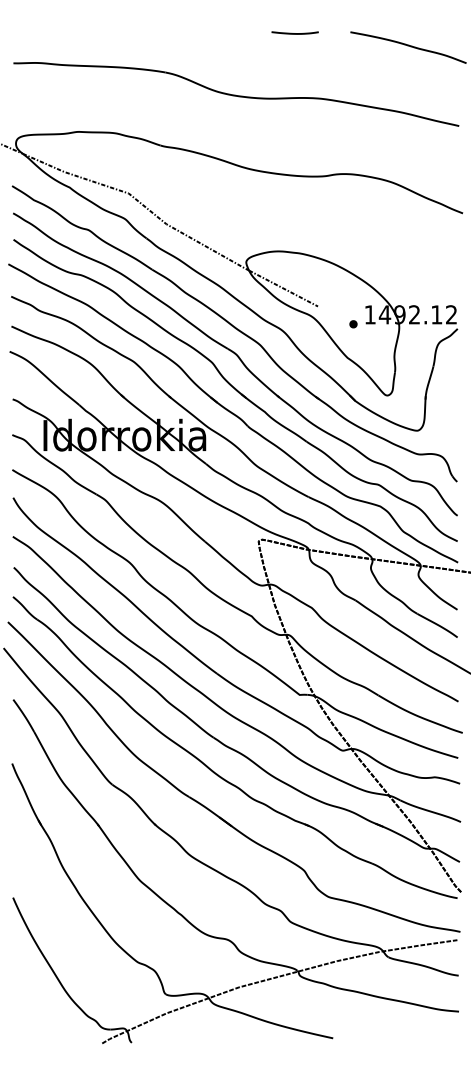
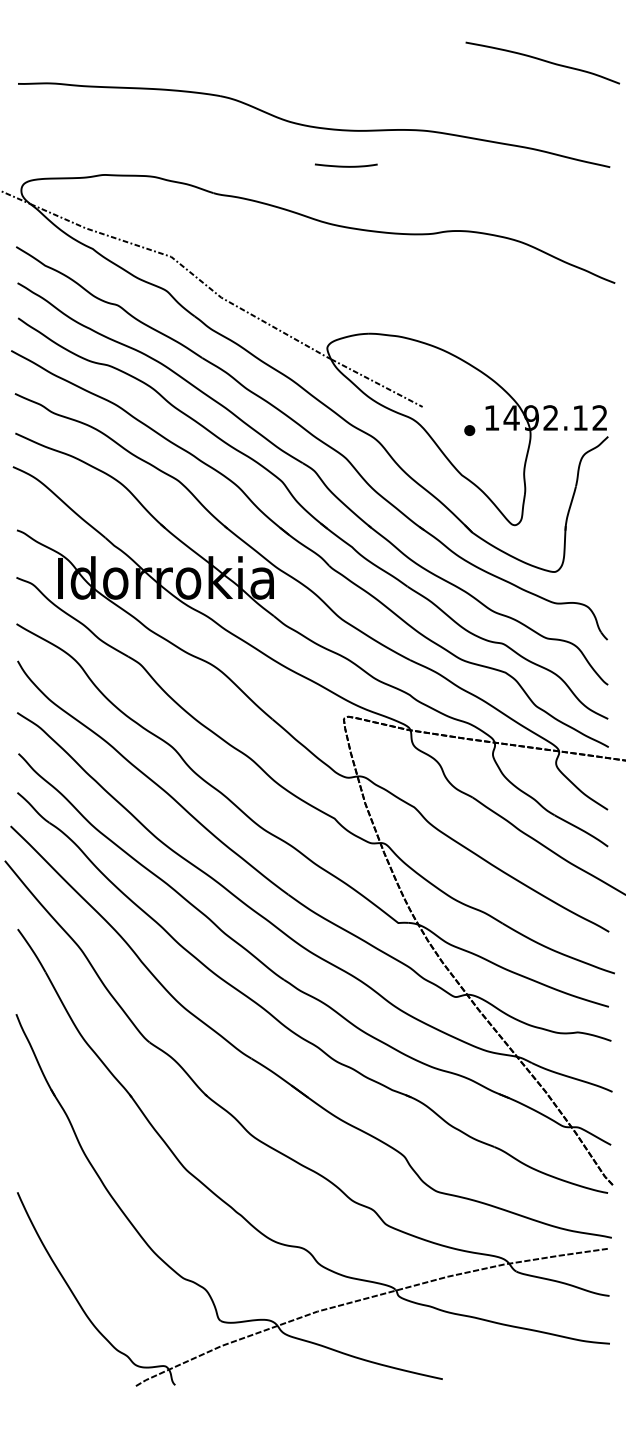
curve: (295, 32) -> (346, 165), moved

